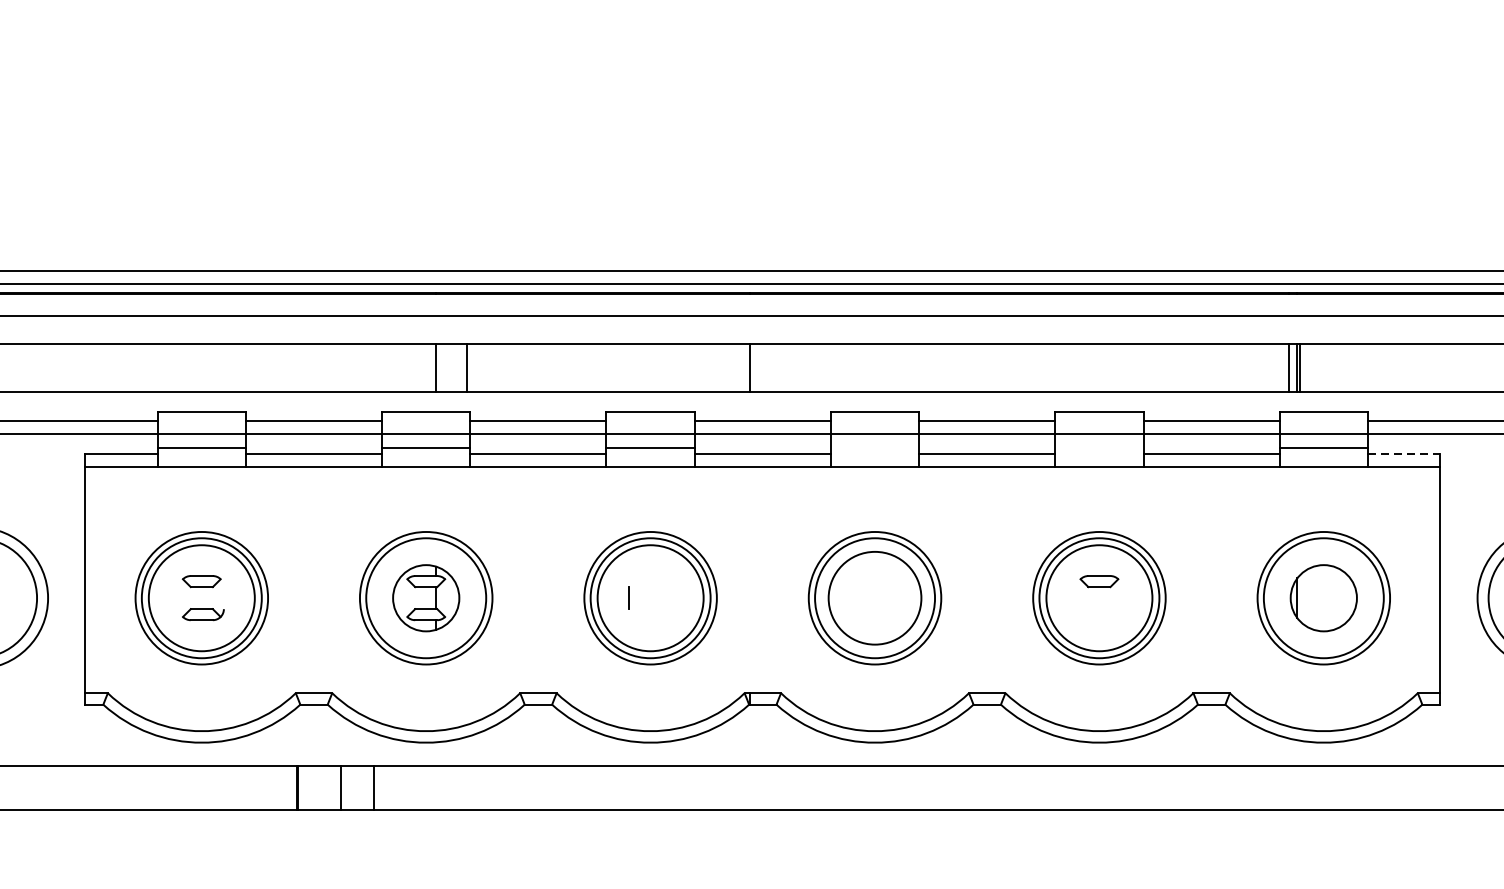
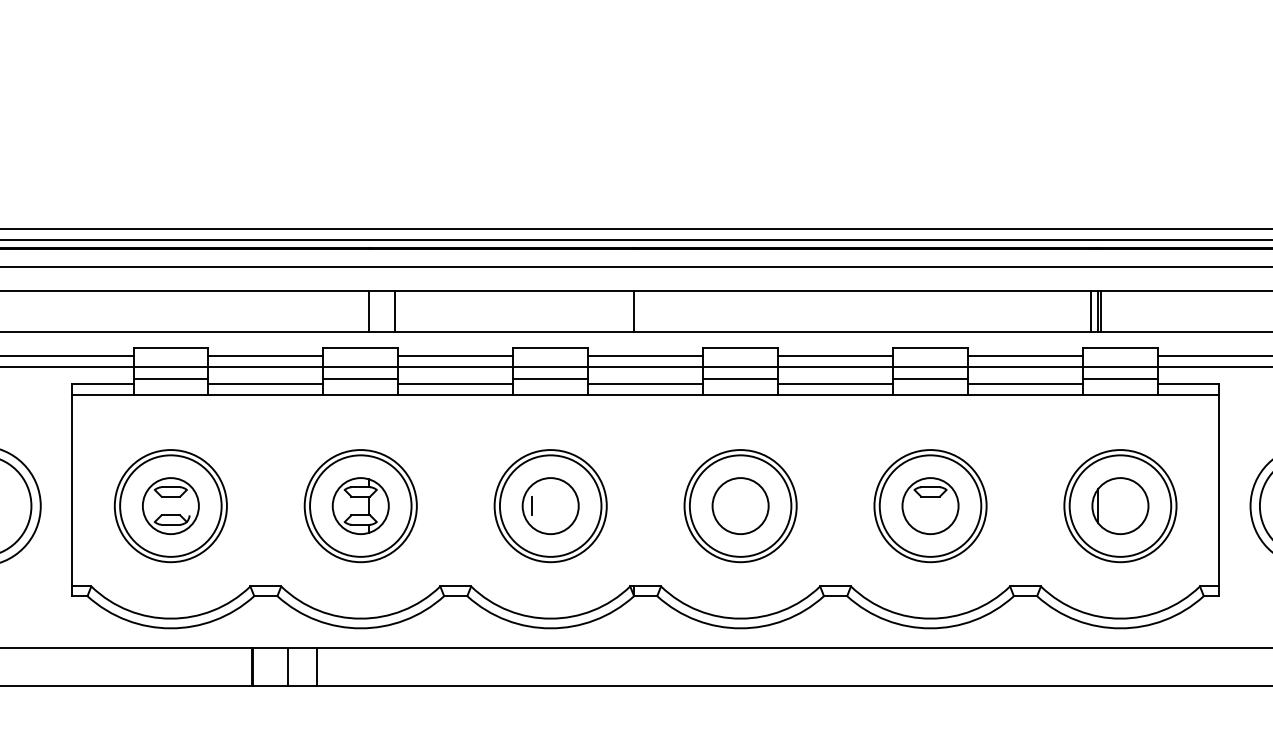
line: (874, 447) -> (740, 378), added
line: (1099, 447) -> (930, 378), added
line: (1404, 453) -> (1188, 383), dashed -> solid
circle: (201, 598) -> (170, 506), size x0.62
circle: (650, 598) -> (550, 506), size x0.62
circle: (874, 598) -> (740, 506), size x0.71
circle: (1099, 598) -> (930, 506), size x0.62

